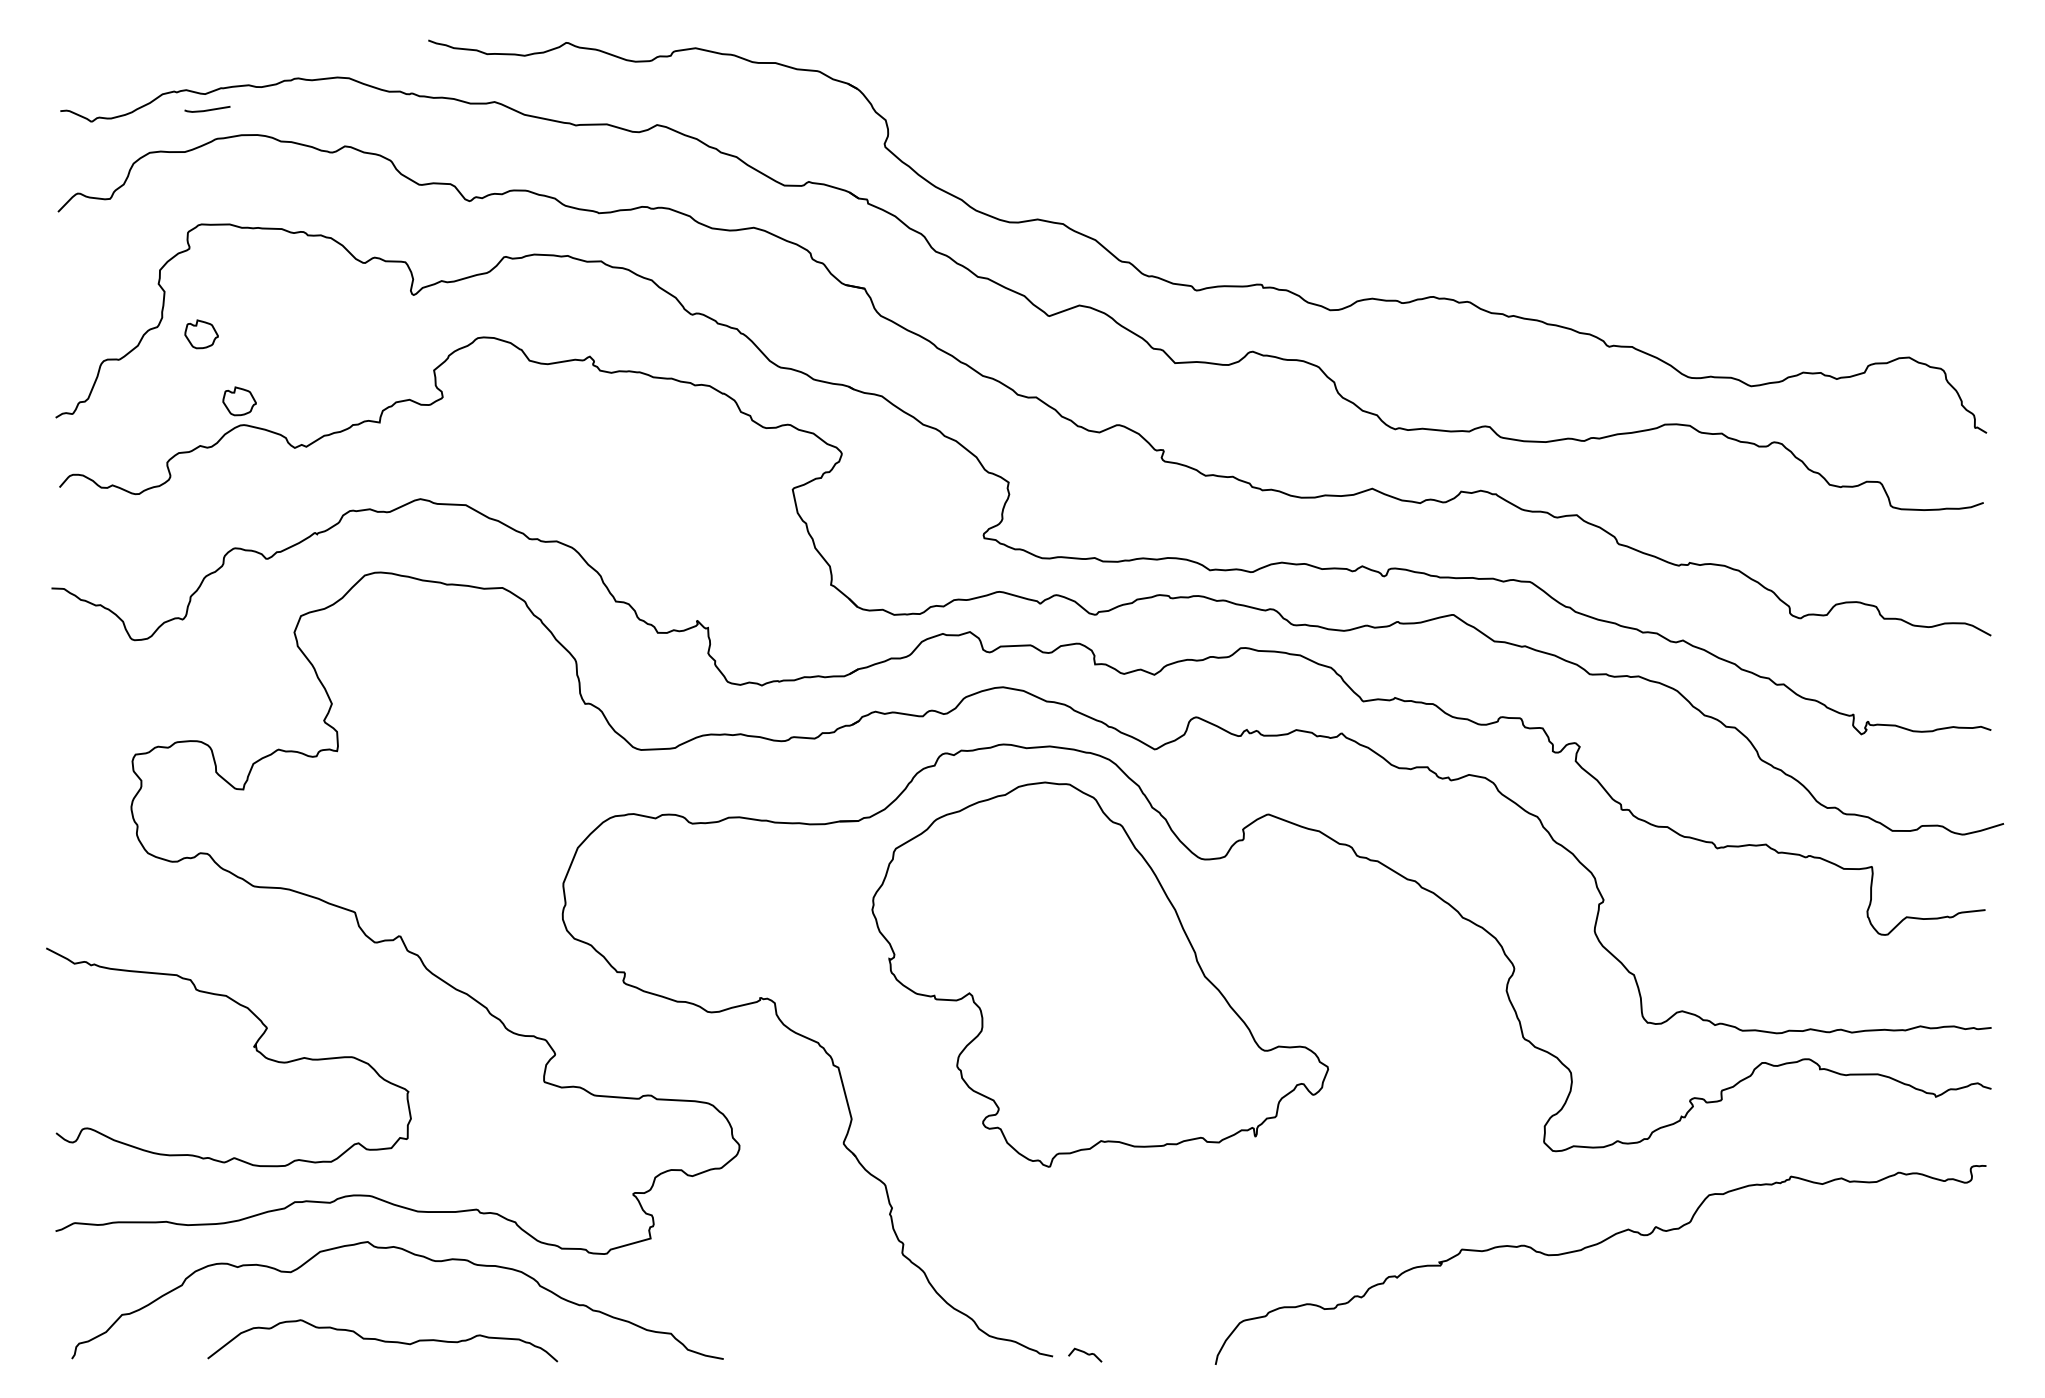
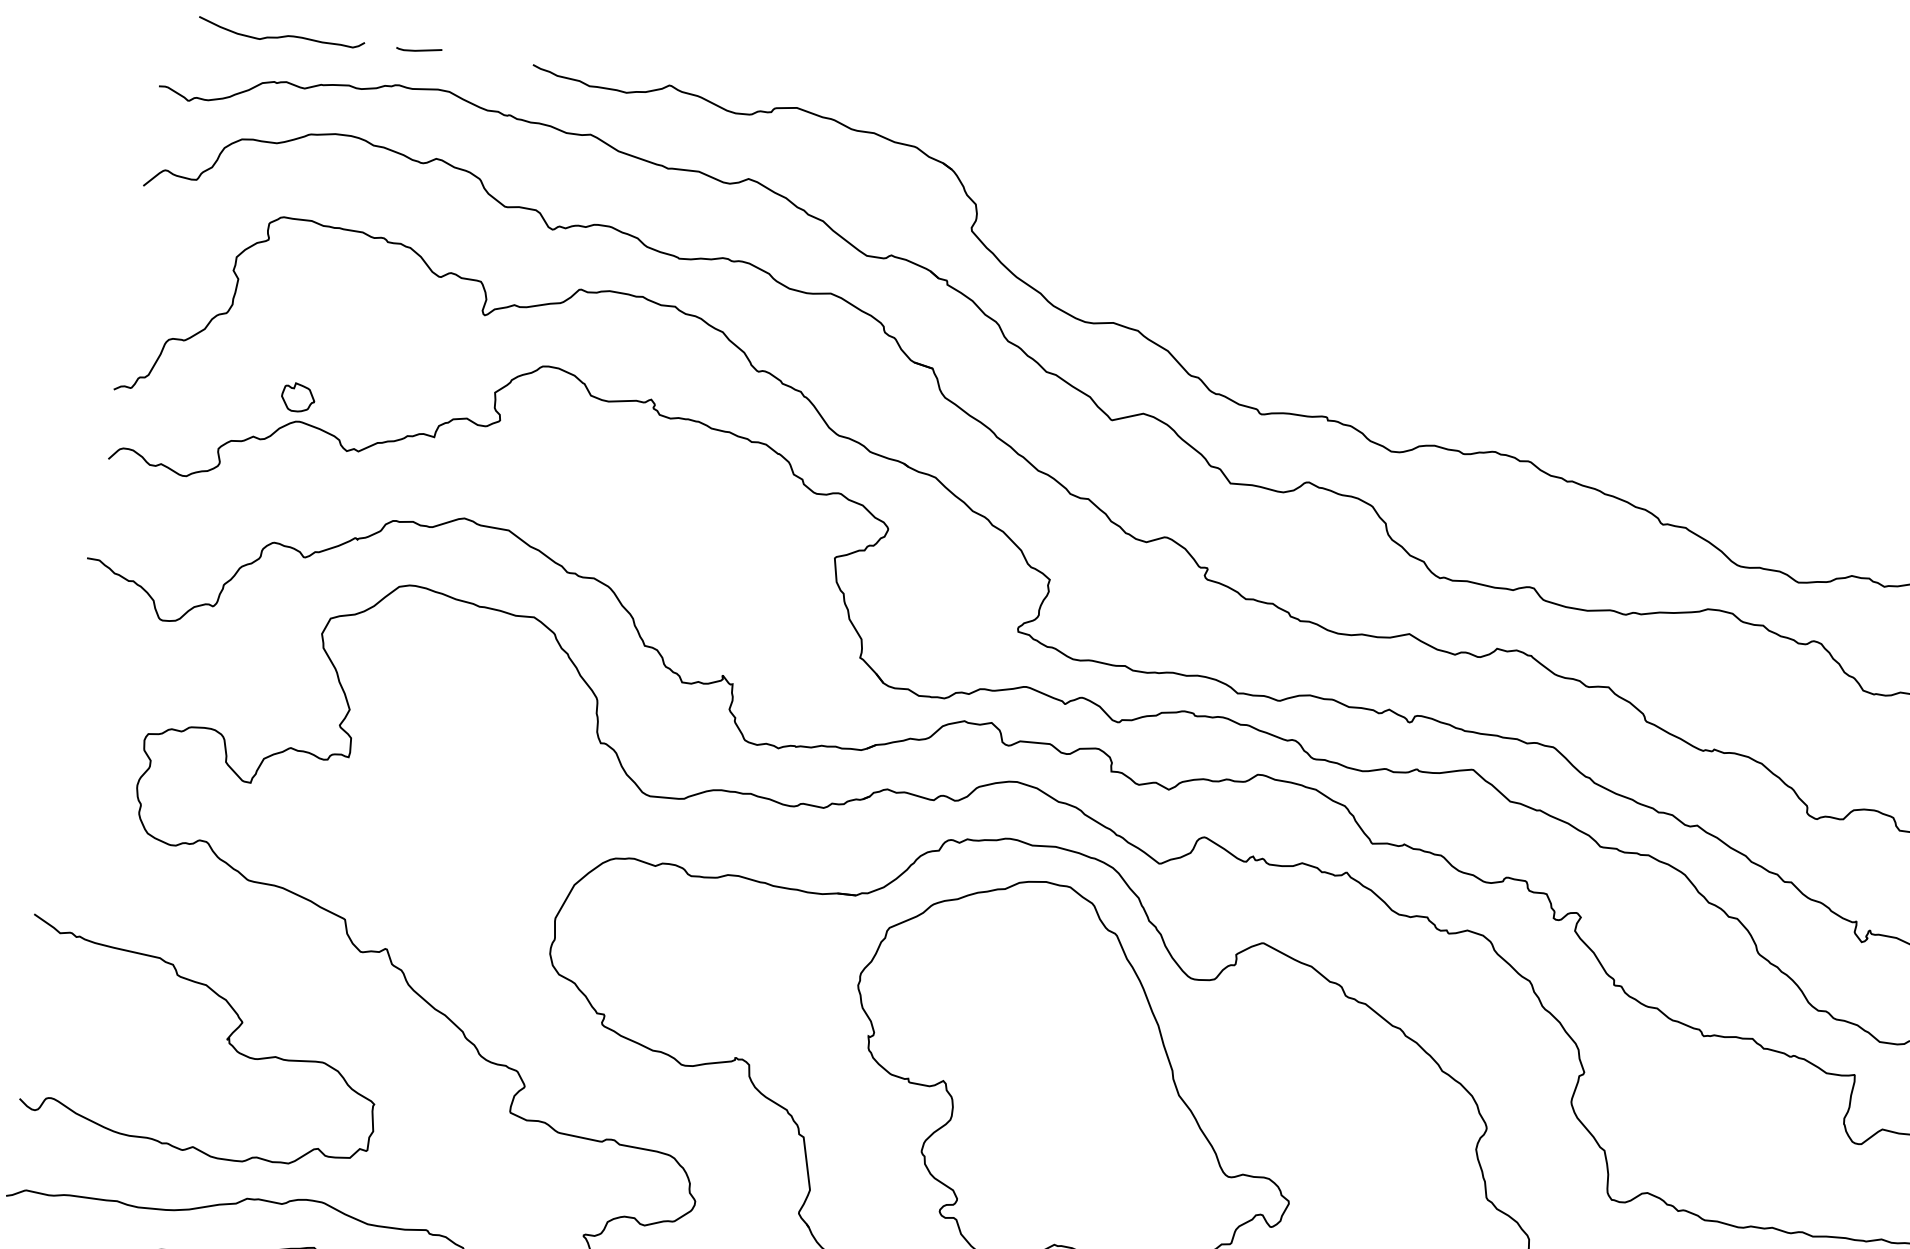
curve: (176, 44) -> (282, 35), added
line: (207, 109) -> (419, 49), moved
part: (201, 334) -> (269, 326), removed

